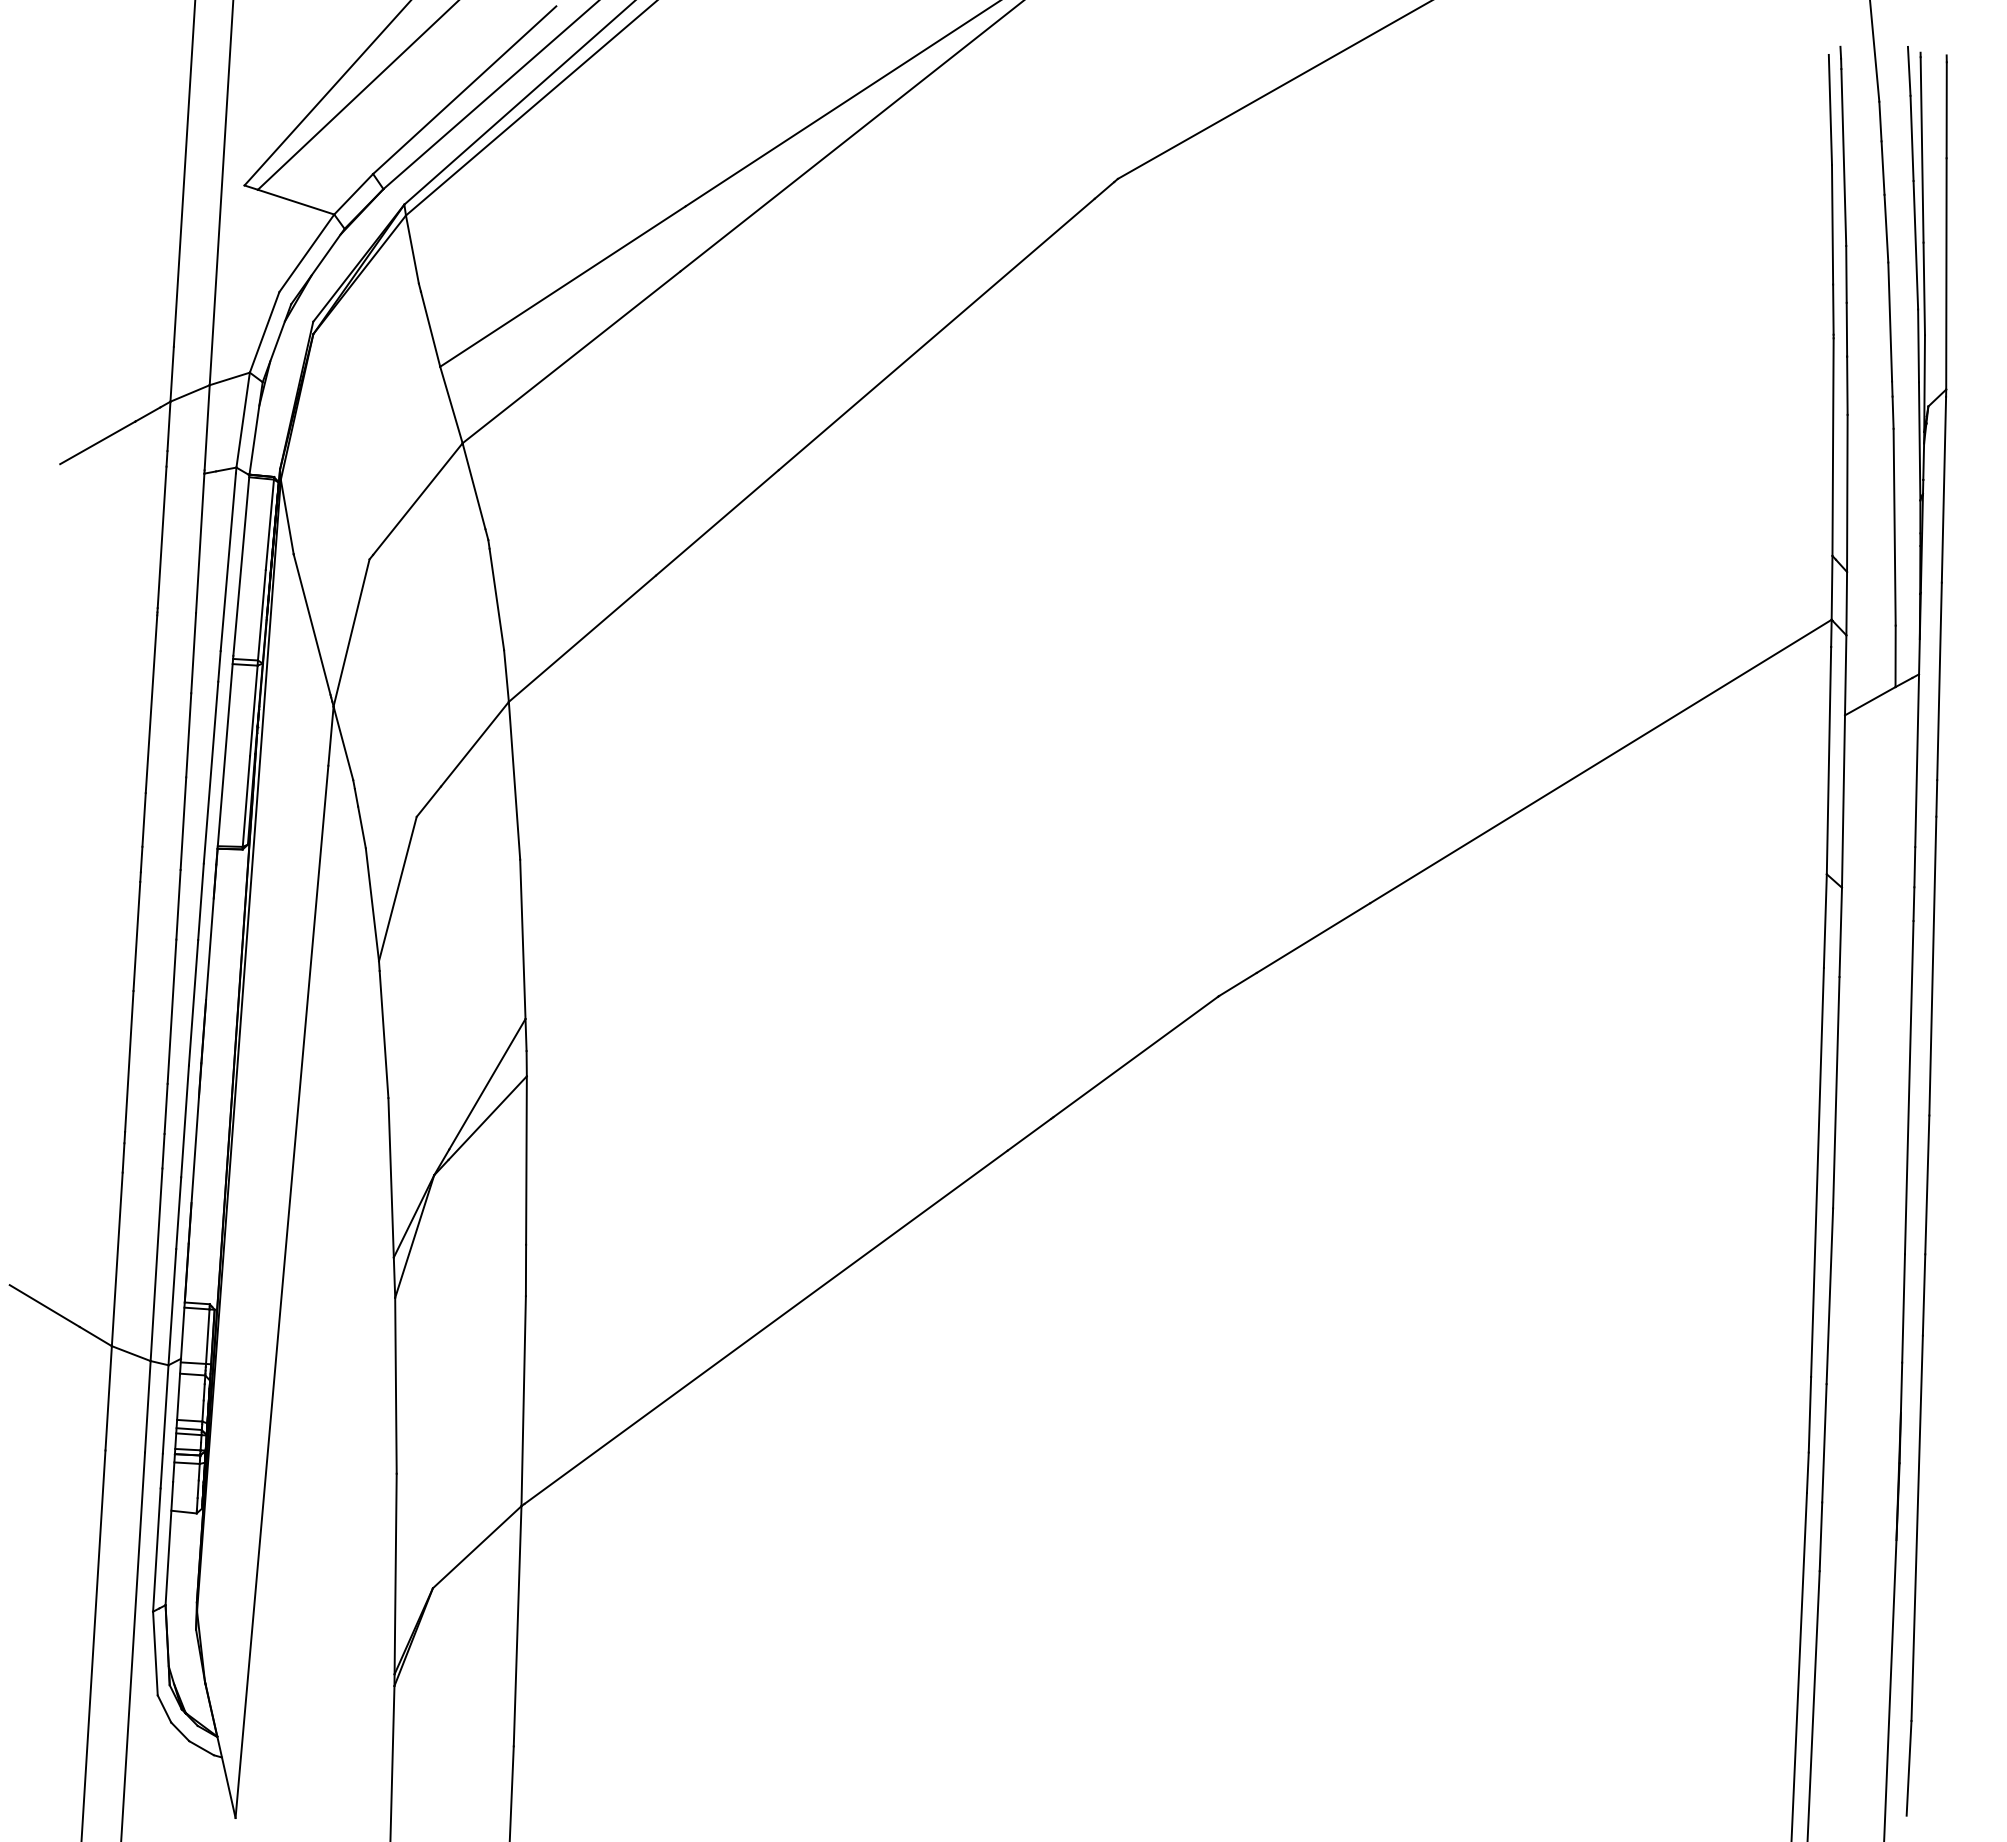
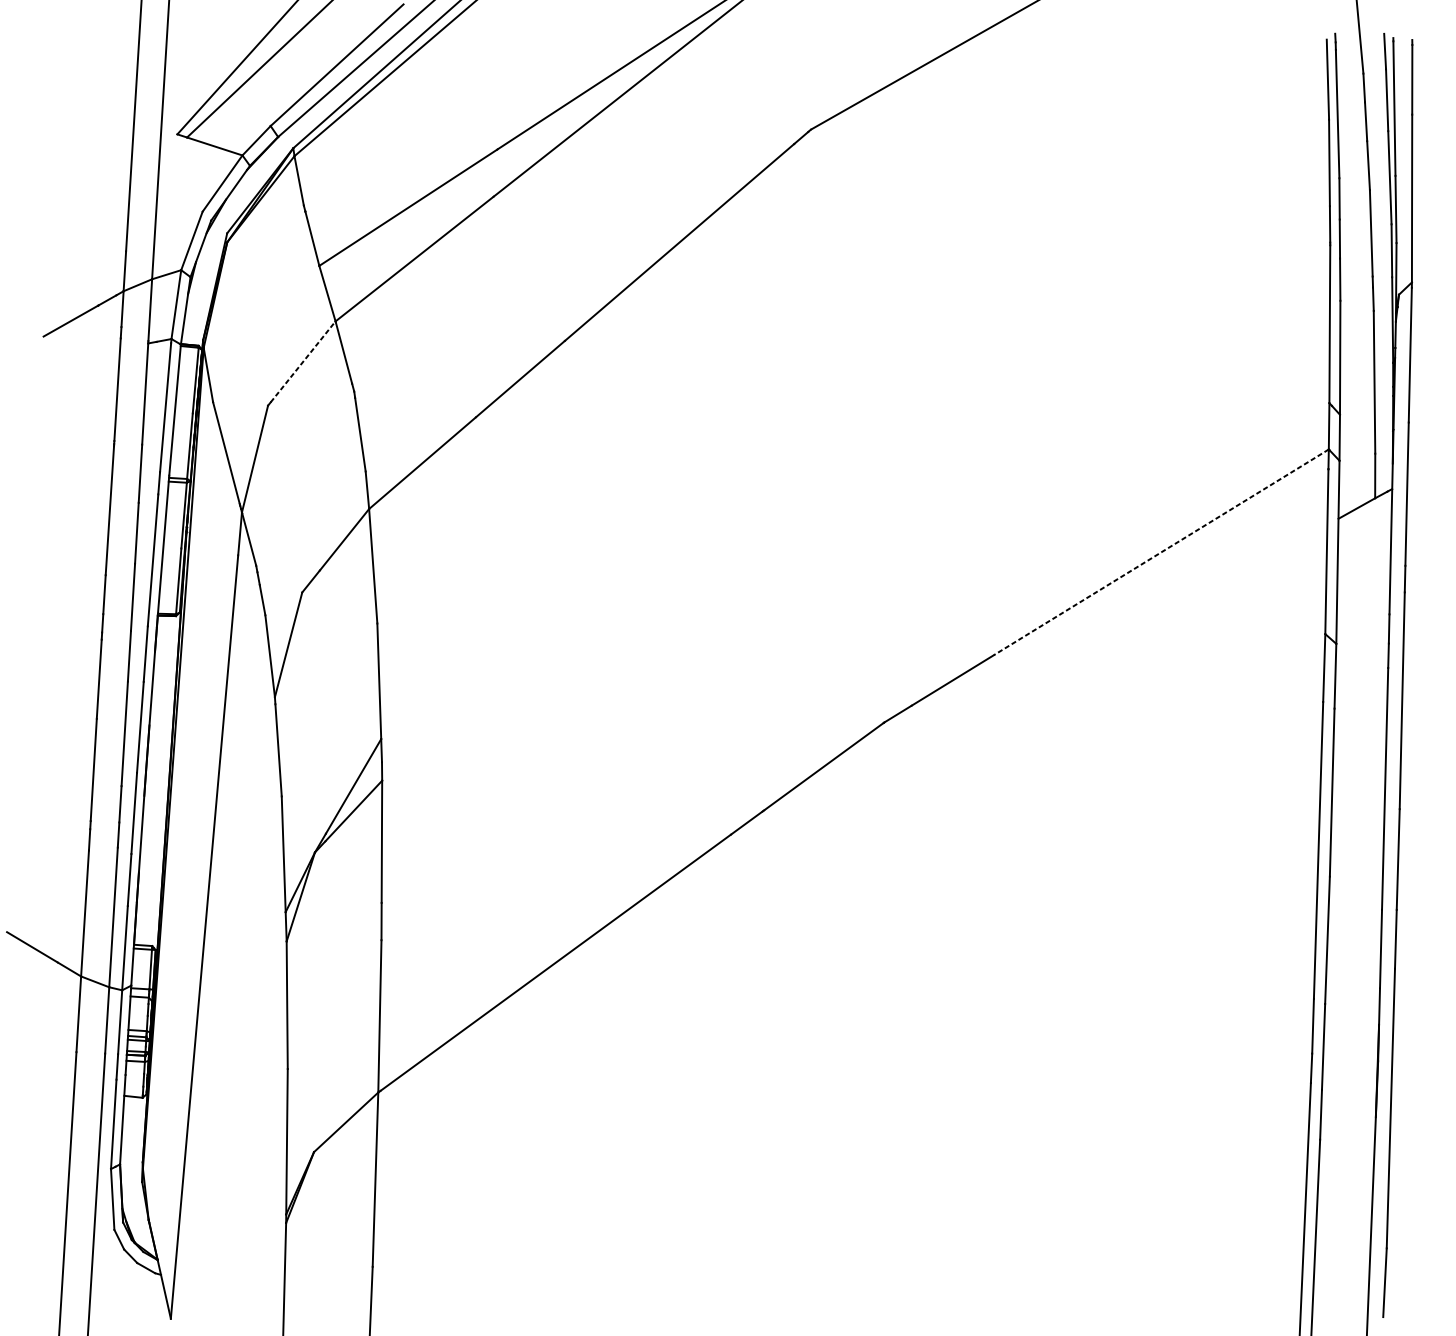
line: (417, 499) -> (302, 362), solid -> dashed
line: (1600, 761) -> (1161, 552), solid -> dashed

